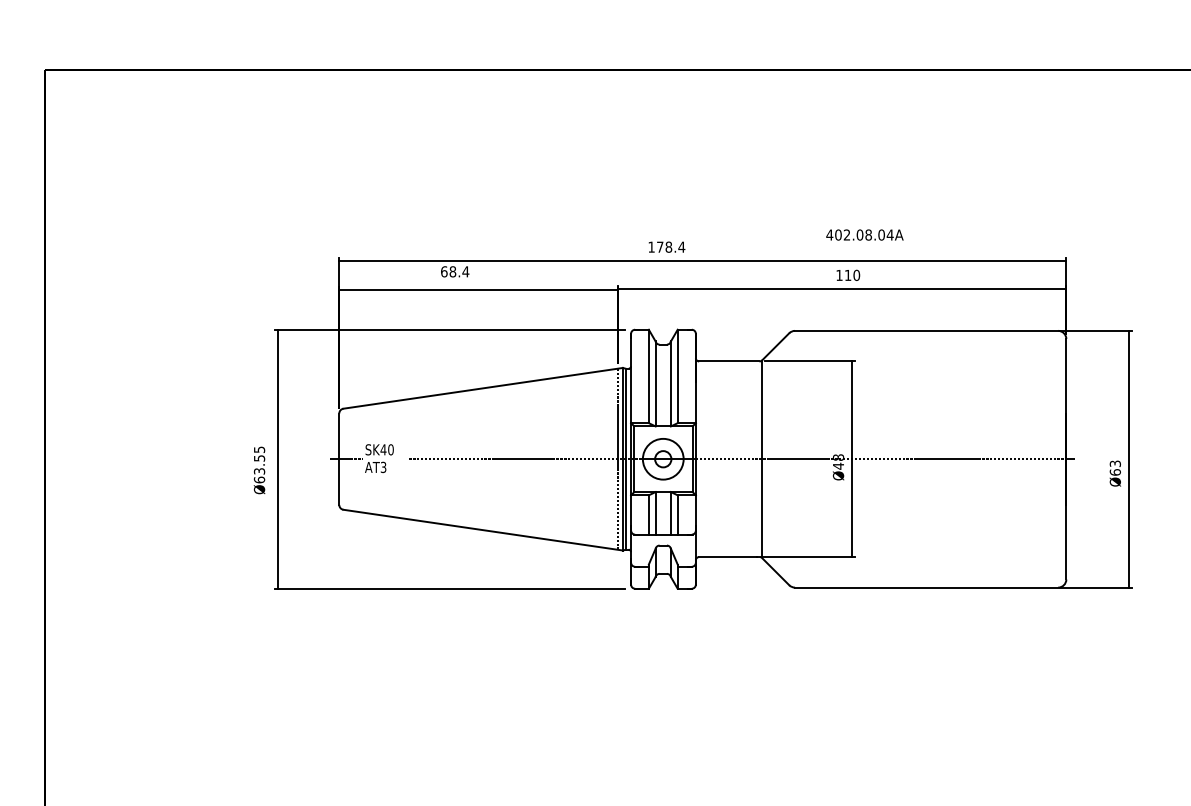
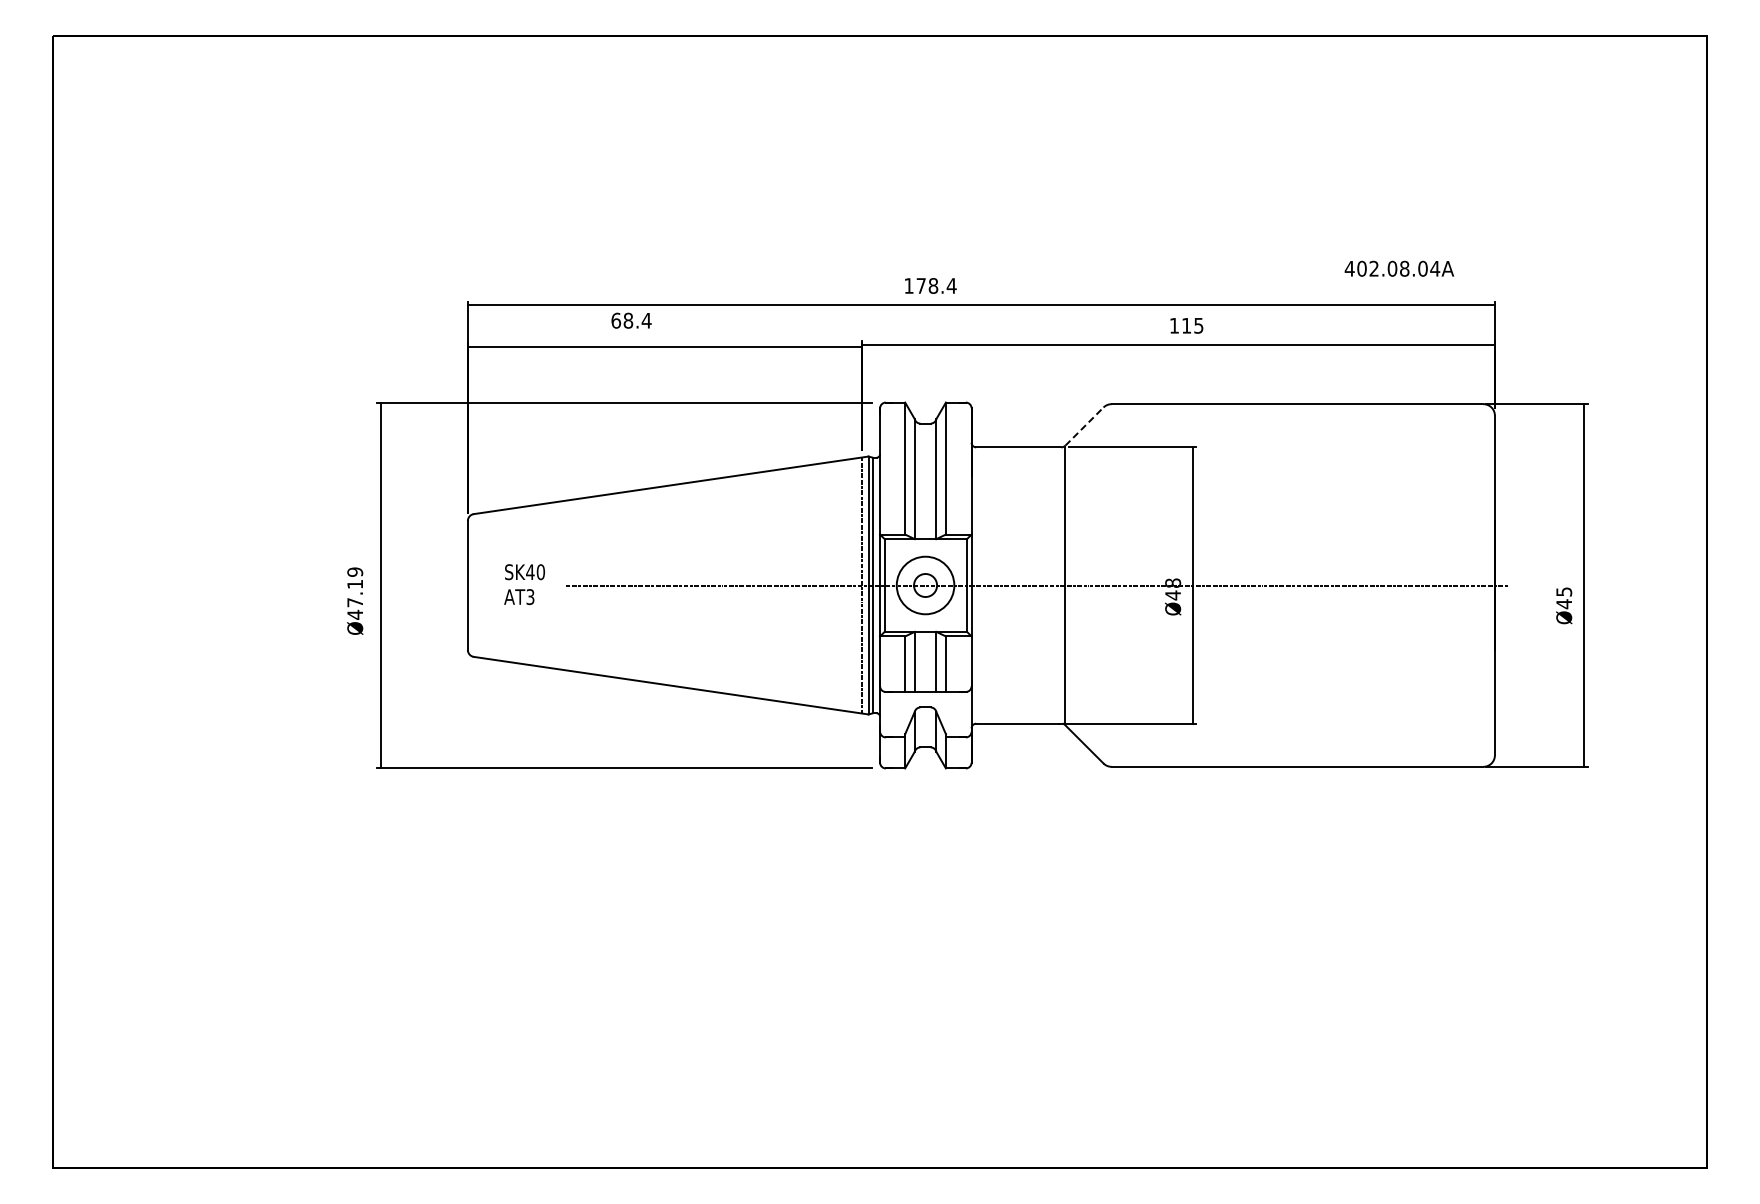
text: (864, 234) -> (1399, 268), moved
text: (856, 275) -> (1198, 325), 110 -> 115
line: (775, 346) -> (1084, 426), solid -> dashed
line: (346, 459) -> (477, 585), removed
text: (259, 464) -> (355, 593), Ø63.55 -> Ø47.19
text: (1115, 468) -> (1564, 598), Ø63 -> Ø45

